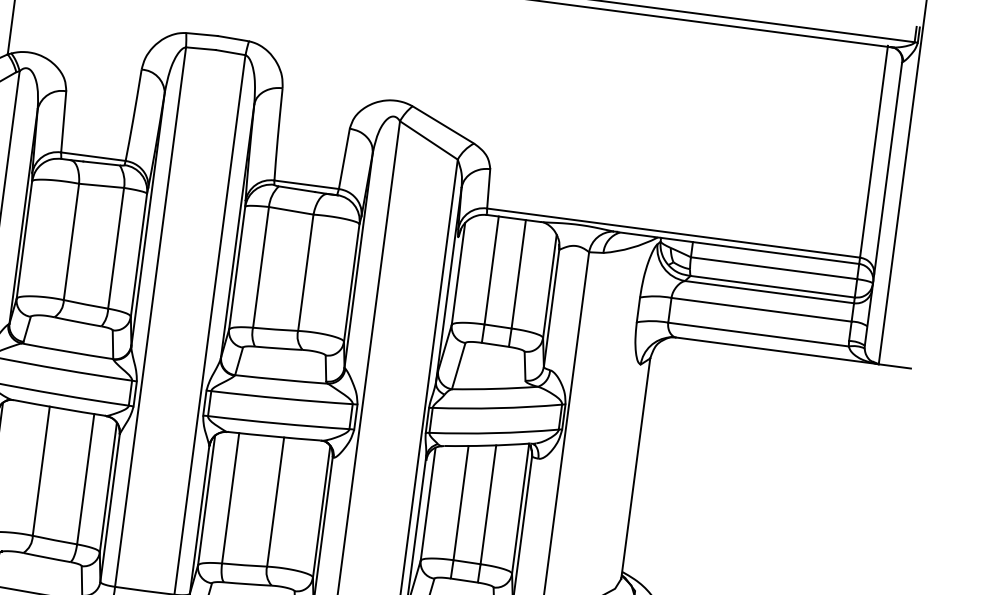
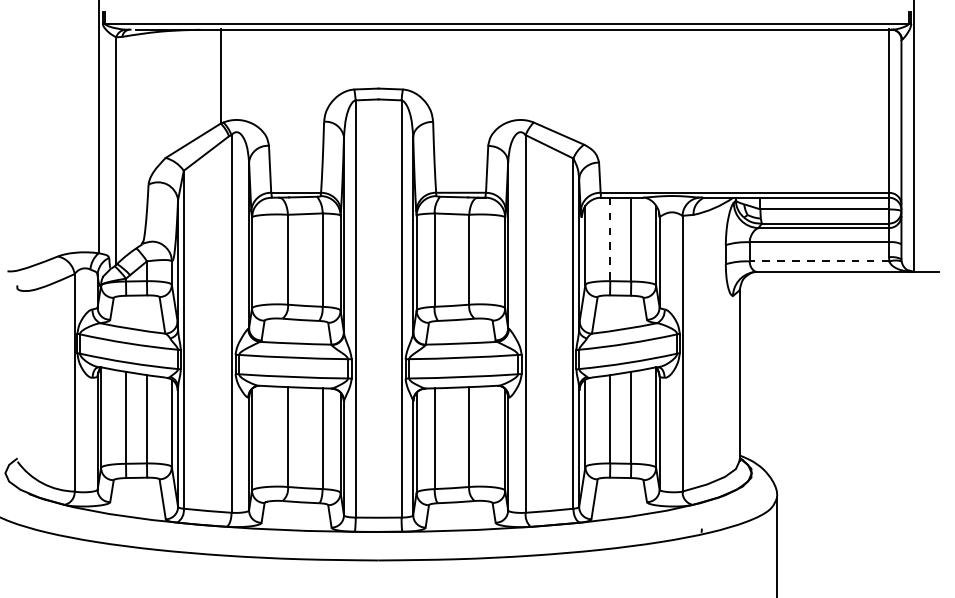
line: (491, 270) -> (610, 239), solid -> dashed
line: (758, 334) -> (819, 261), solid -> dashed

